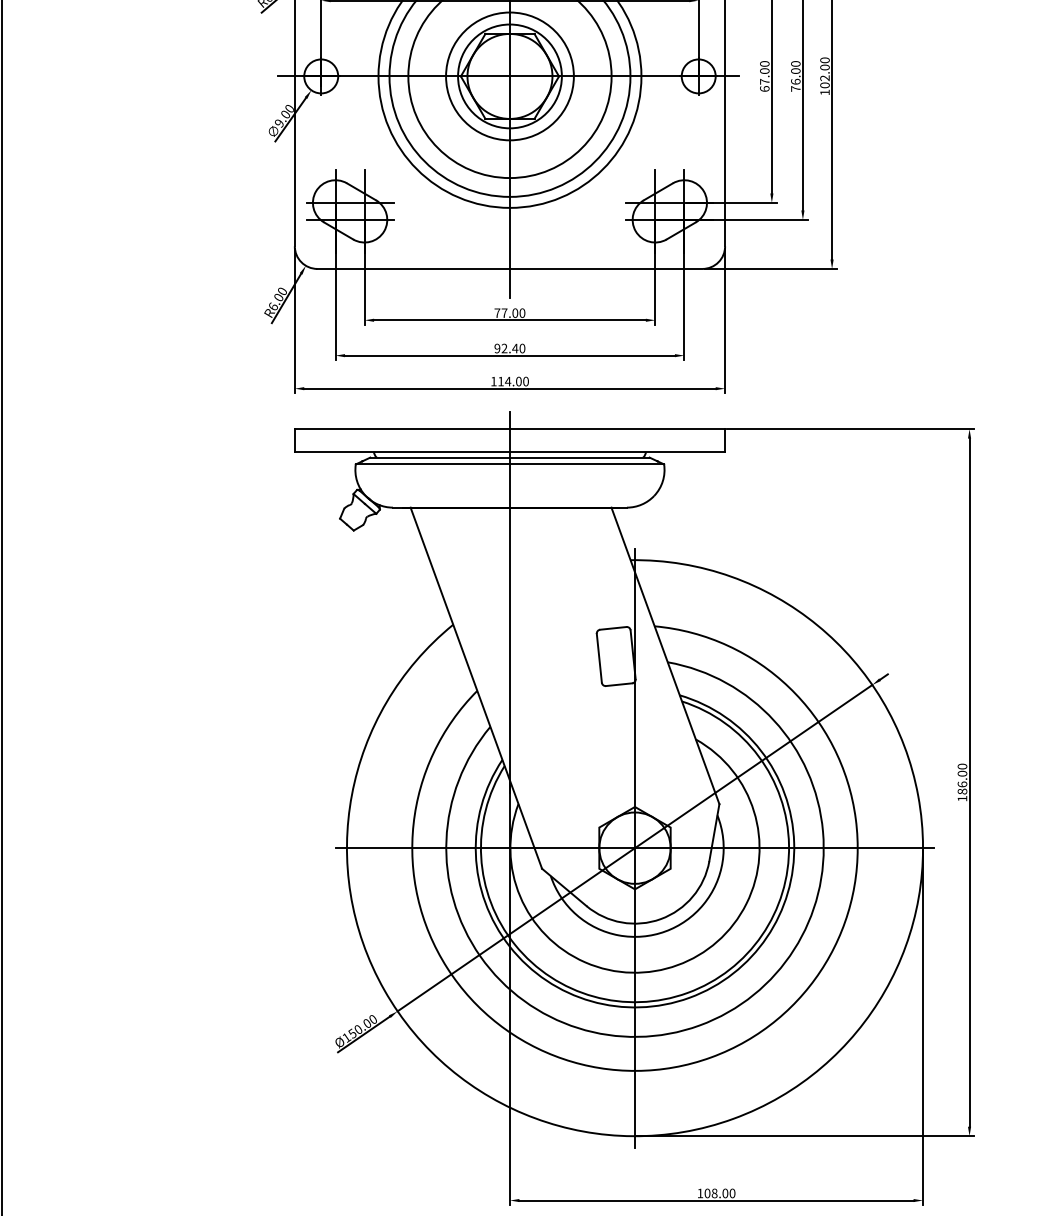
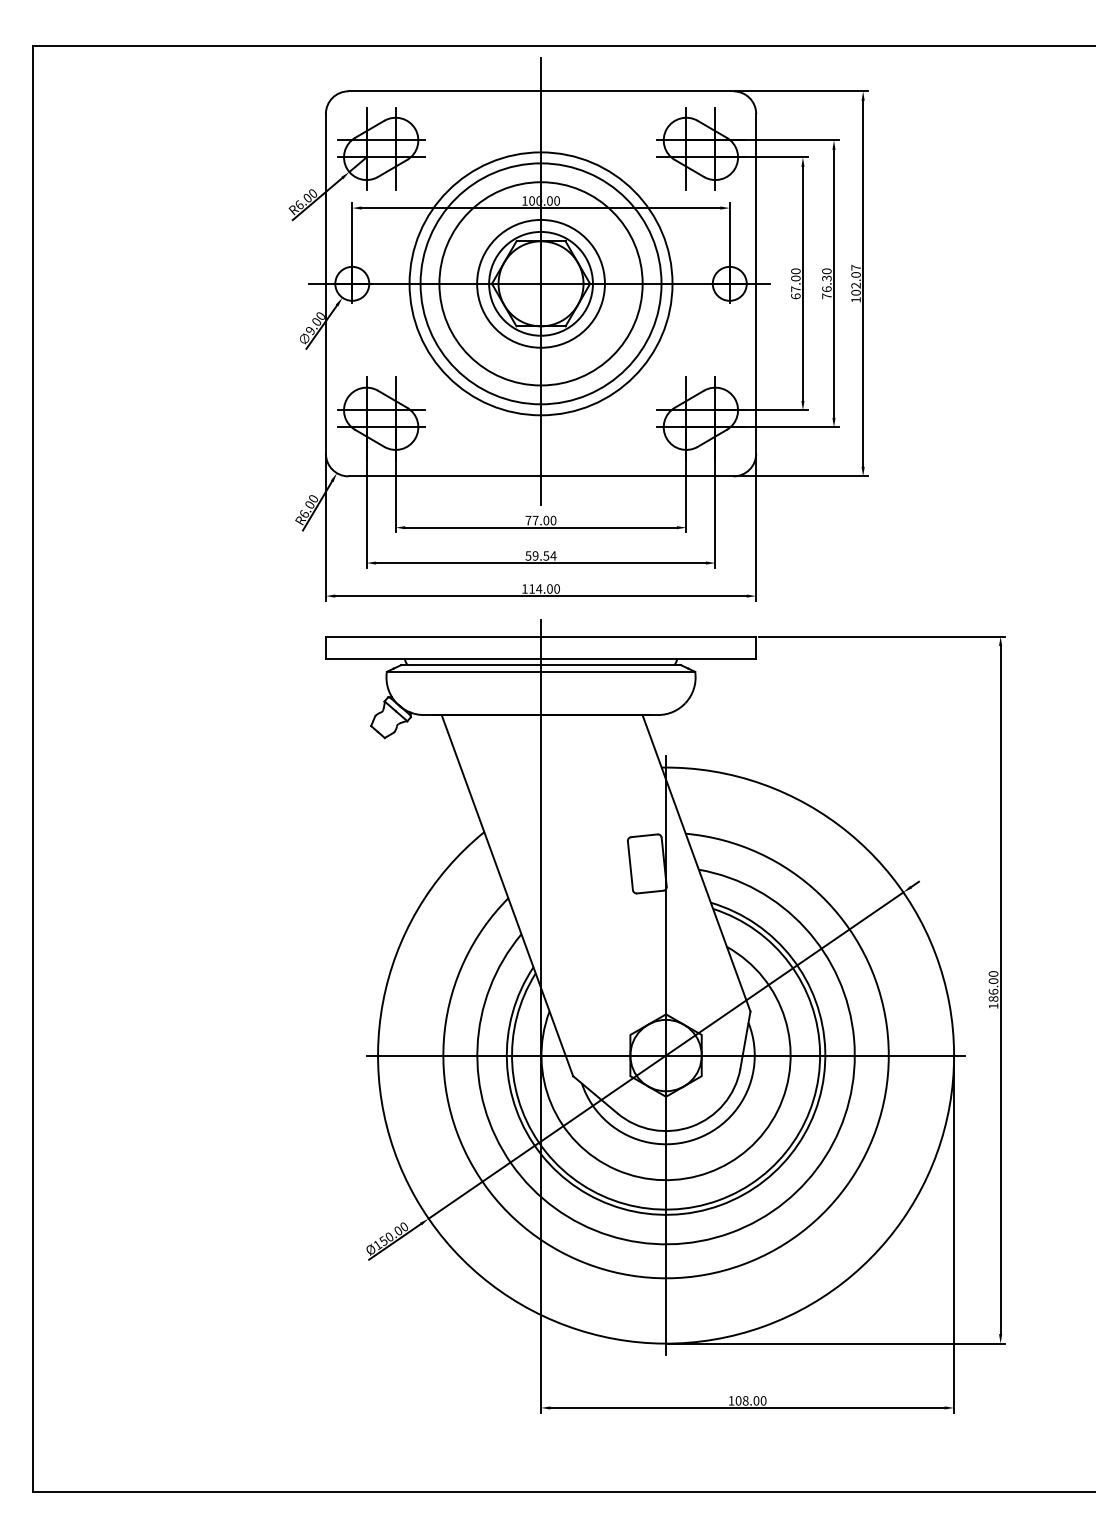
text: (824, 60) -> (855, 267), 102.00 -> 102.07
text: (795, 71) -> (826, 278), 76.00 -> 76.30
text: (509, 348) -> (540, 555), 92.40 -> 59.54

